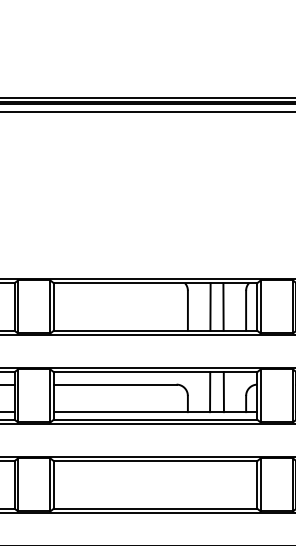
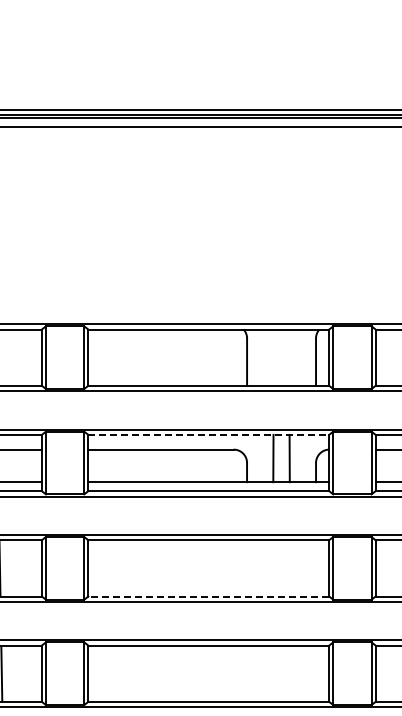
line: (210, 306) -> (273, 357), removed
line: (223, 306) -> (289, 357), removed
line: (156, 371) -> (209, 434), solid -> dashed
line: (155, 508) -> (208, 596), solid -> dashed

